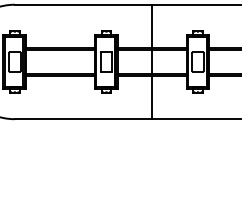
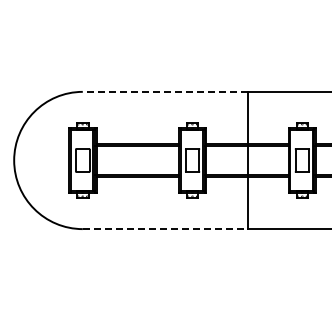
line: (83, 4) -> (164, 91), solid -> dashed
line: (83, 119) -> (165, 229), solid -> dashed

